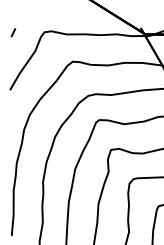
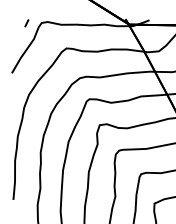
part: (12, 32) -> (26, 23), moved

